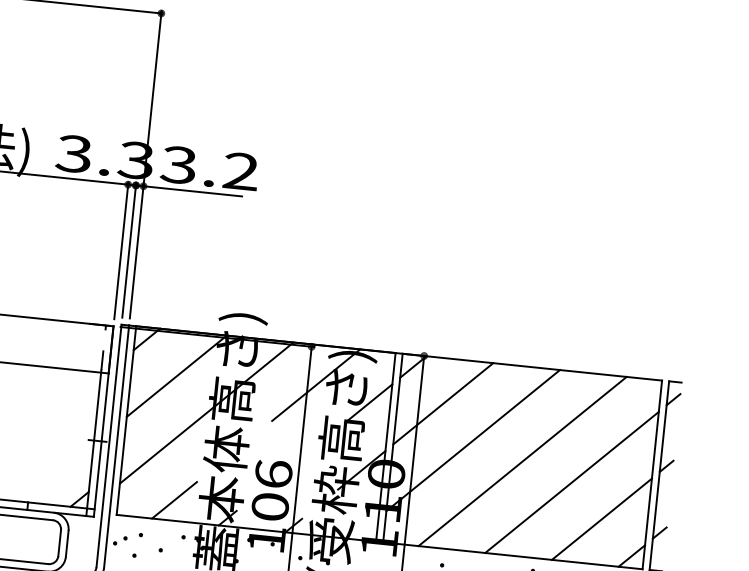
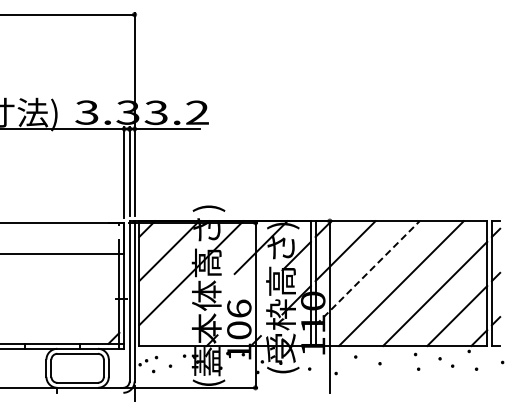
line: (472, 440) -> (367, 273), solid -> dashed
line: (173, 500) -> (175, 332), removed

